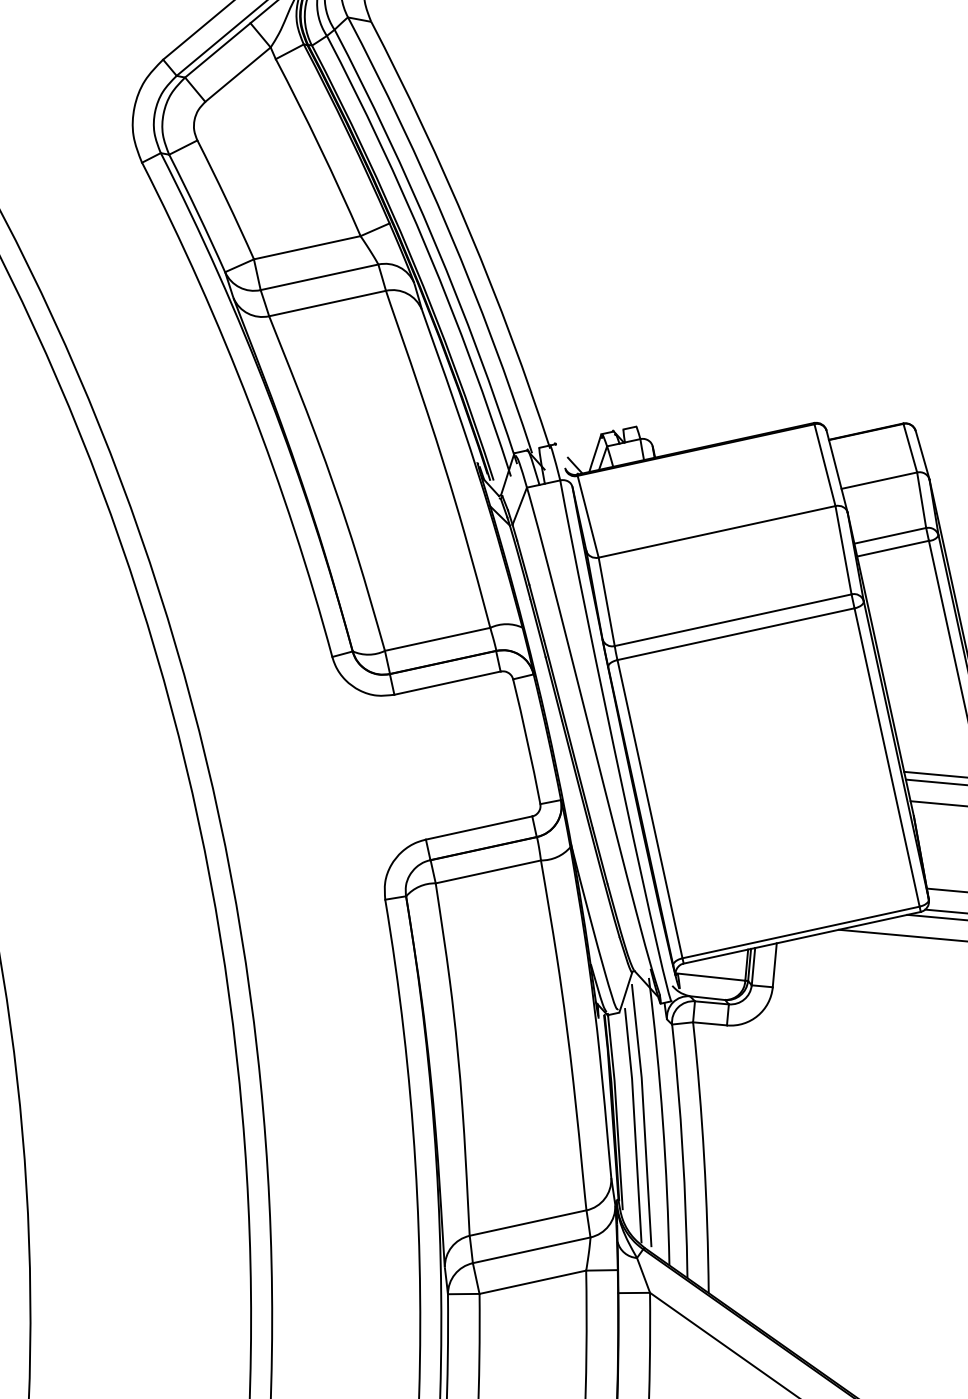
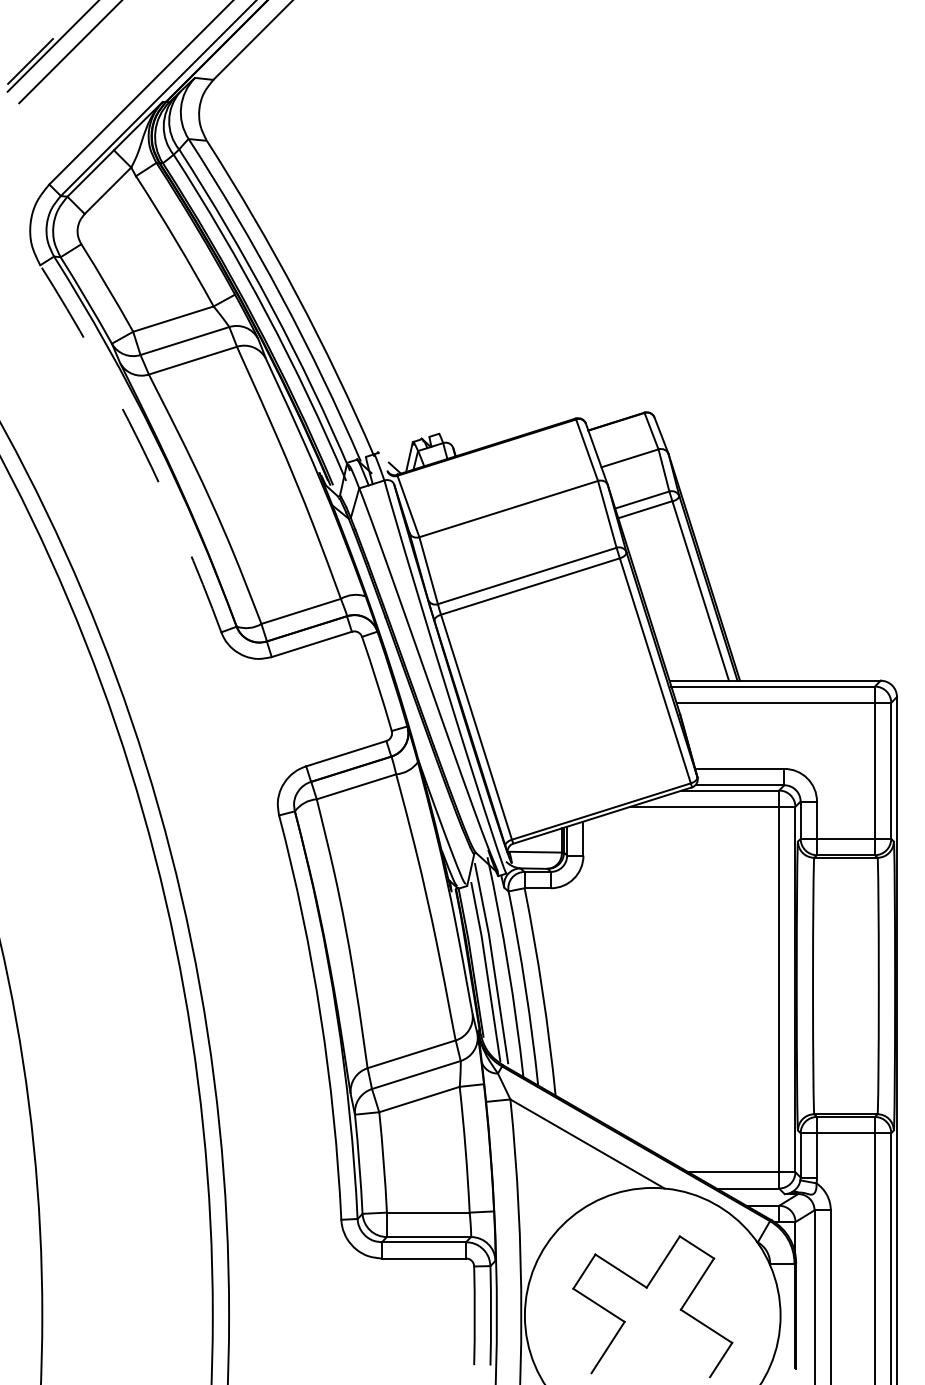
arc: (250, 405) -> (140, 444), solid -> dashed

